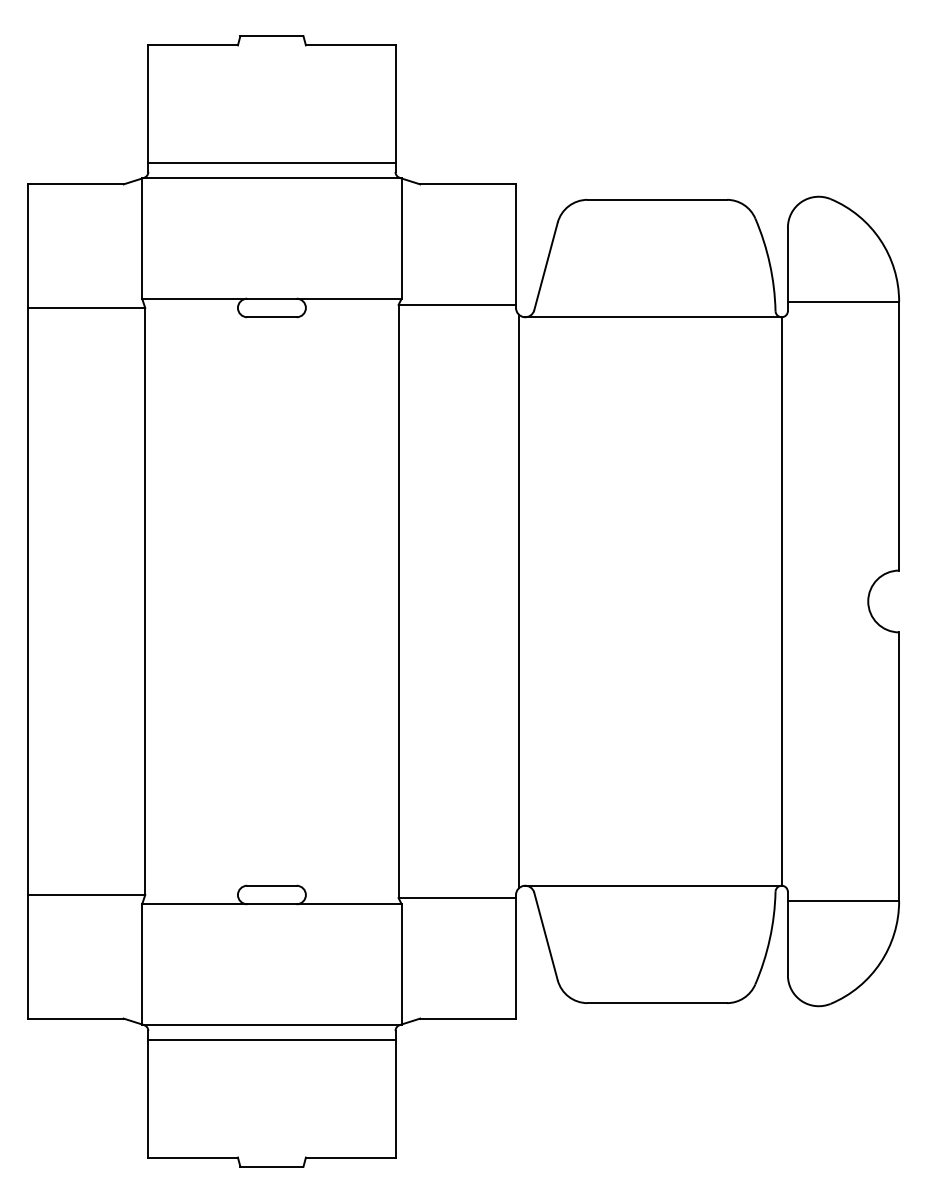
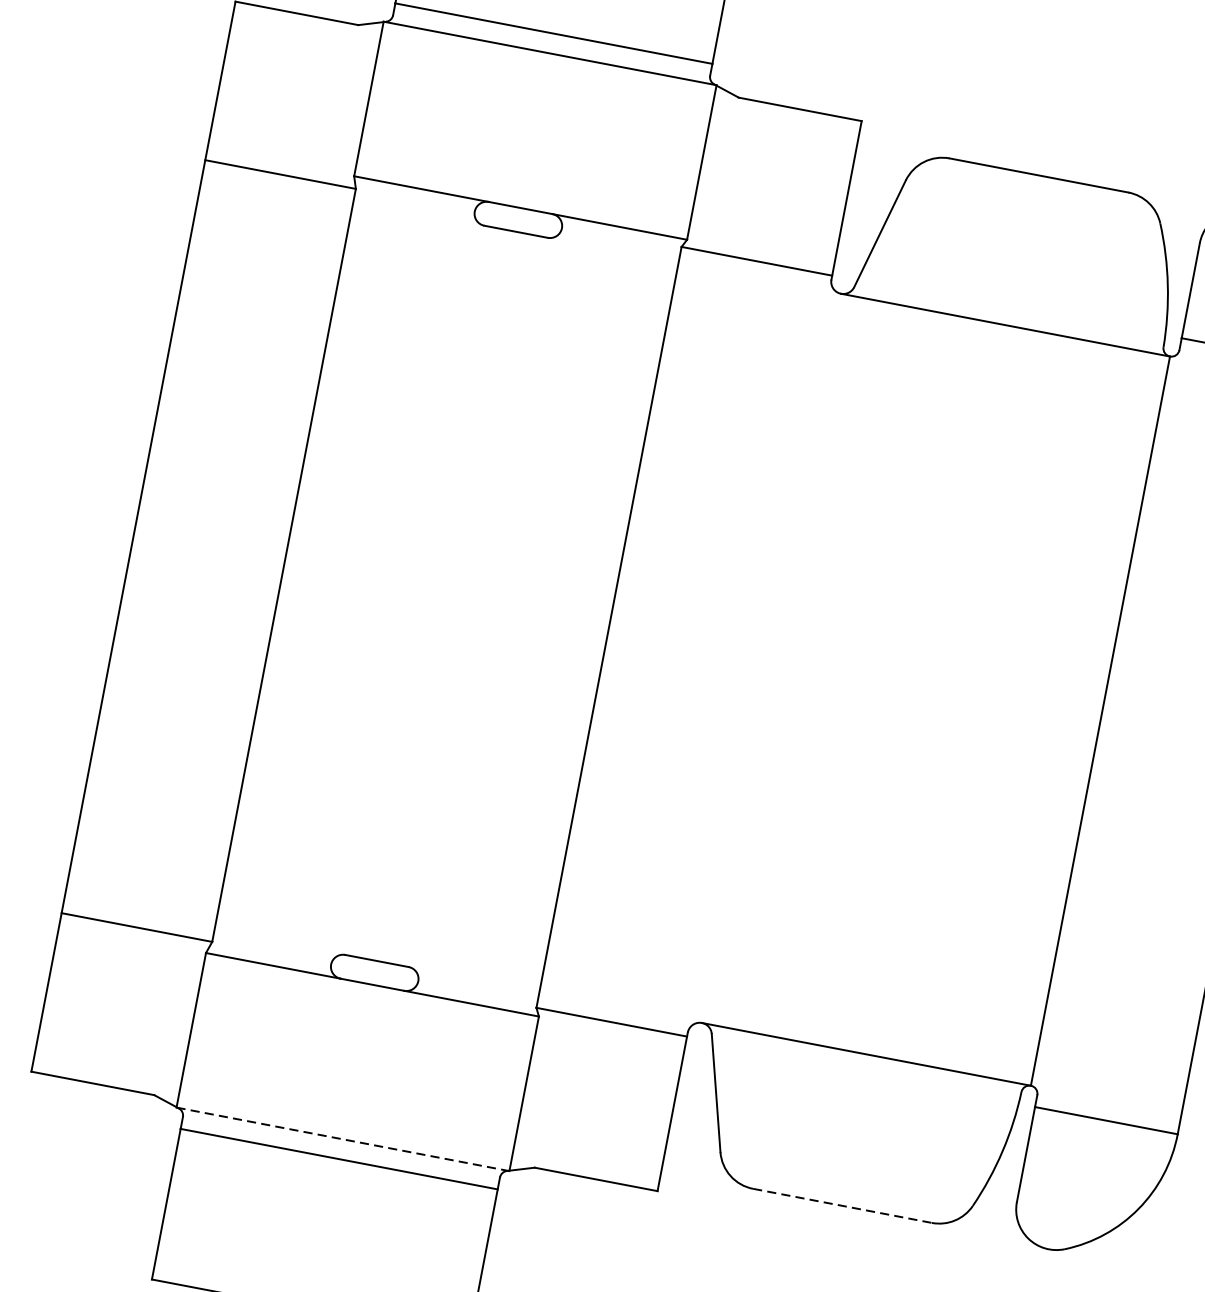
line: (519, 601) -> (764, 656), removed
line: (657, 1003) -> (842, 1206), solid -> dashed
line: (271, 1024) -> (342, 1138), solid -> dashed

